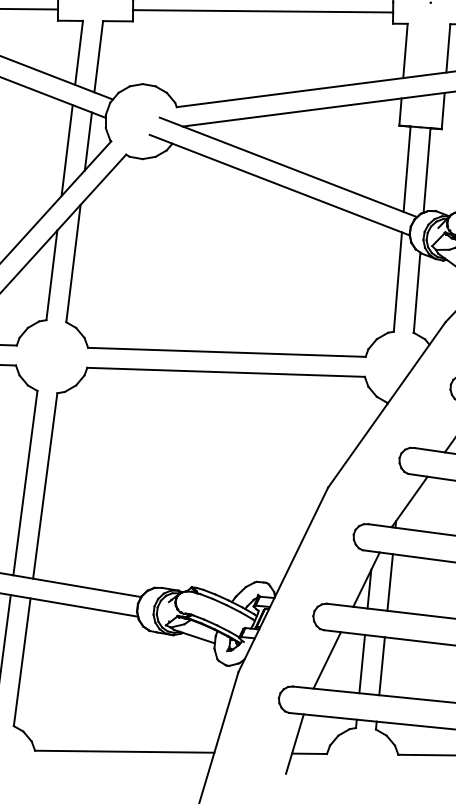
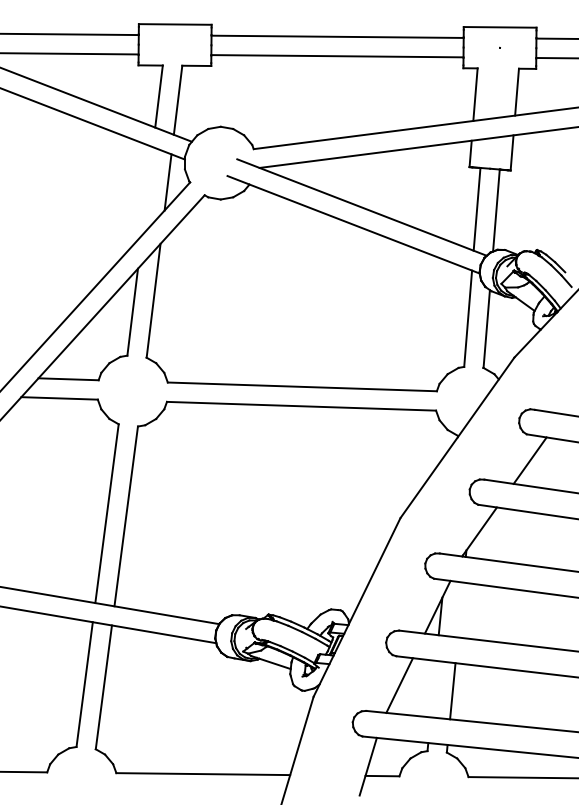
line: (67, 150) -> (147, 191), removed
line: (390, 581) -> (460, 609), removed
line: (362, 663) -> (433, 688), removed

